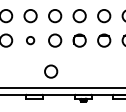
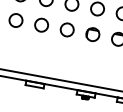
circle: (30, 40) -> (41, 25), size x1.67
circle: (51, 71) -> (57, 61), removed

